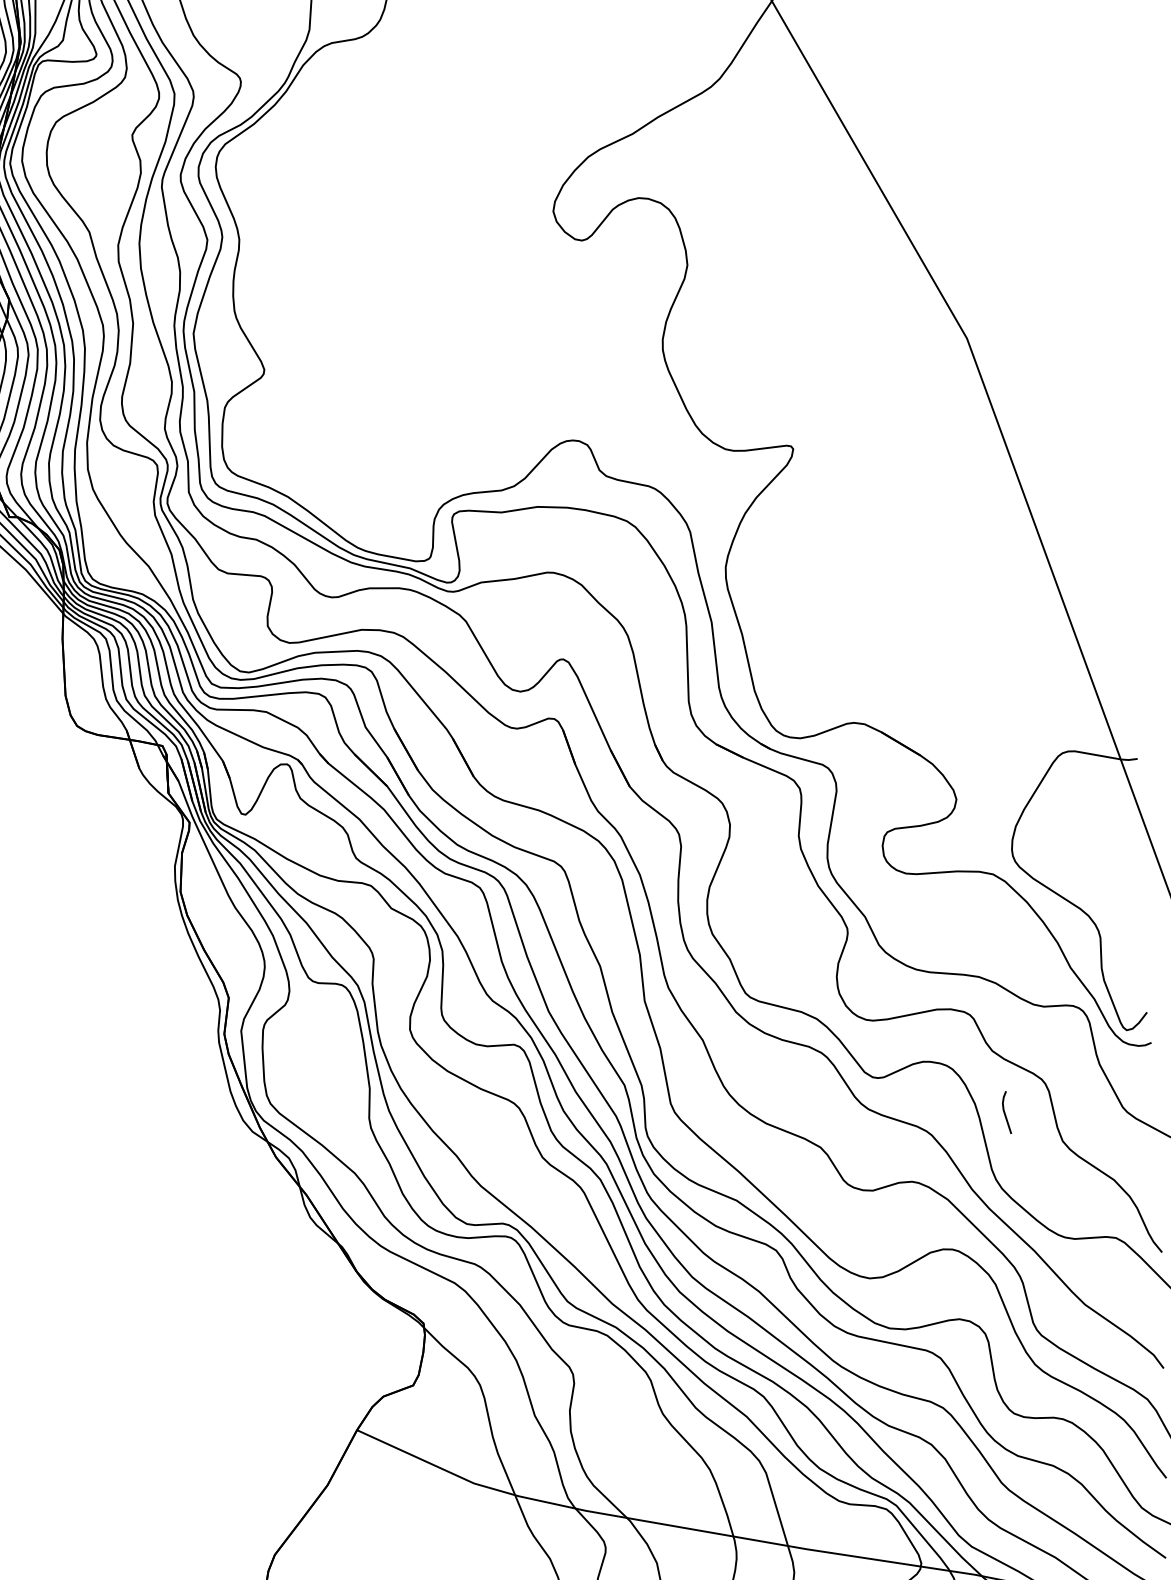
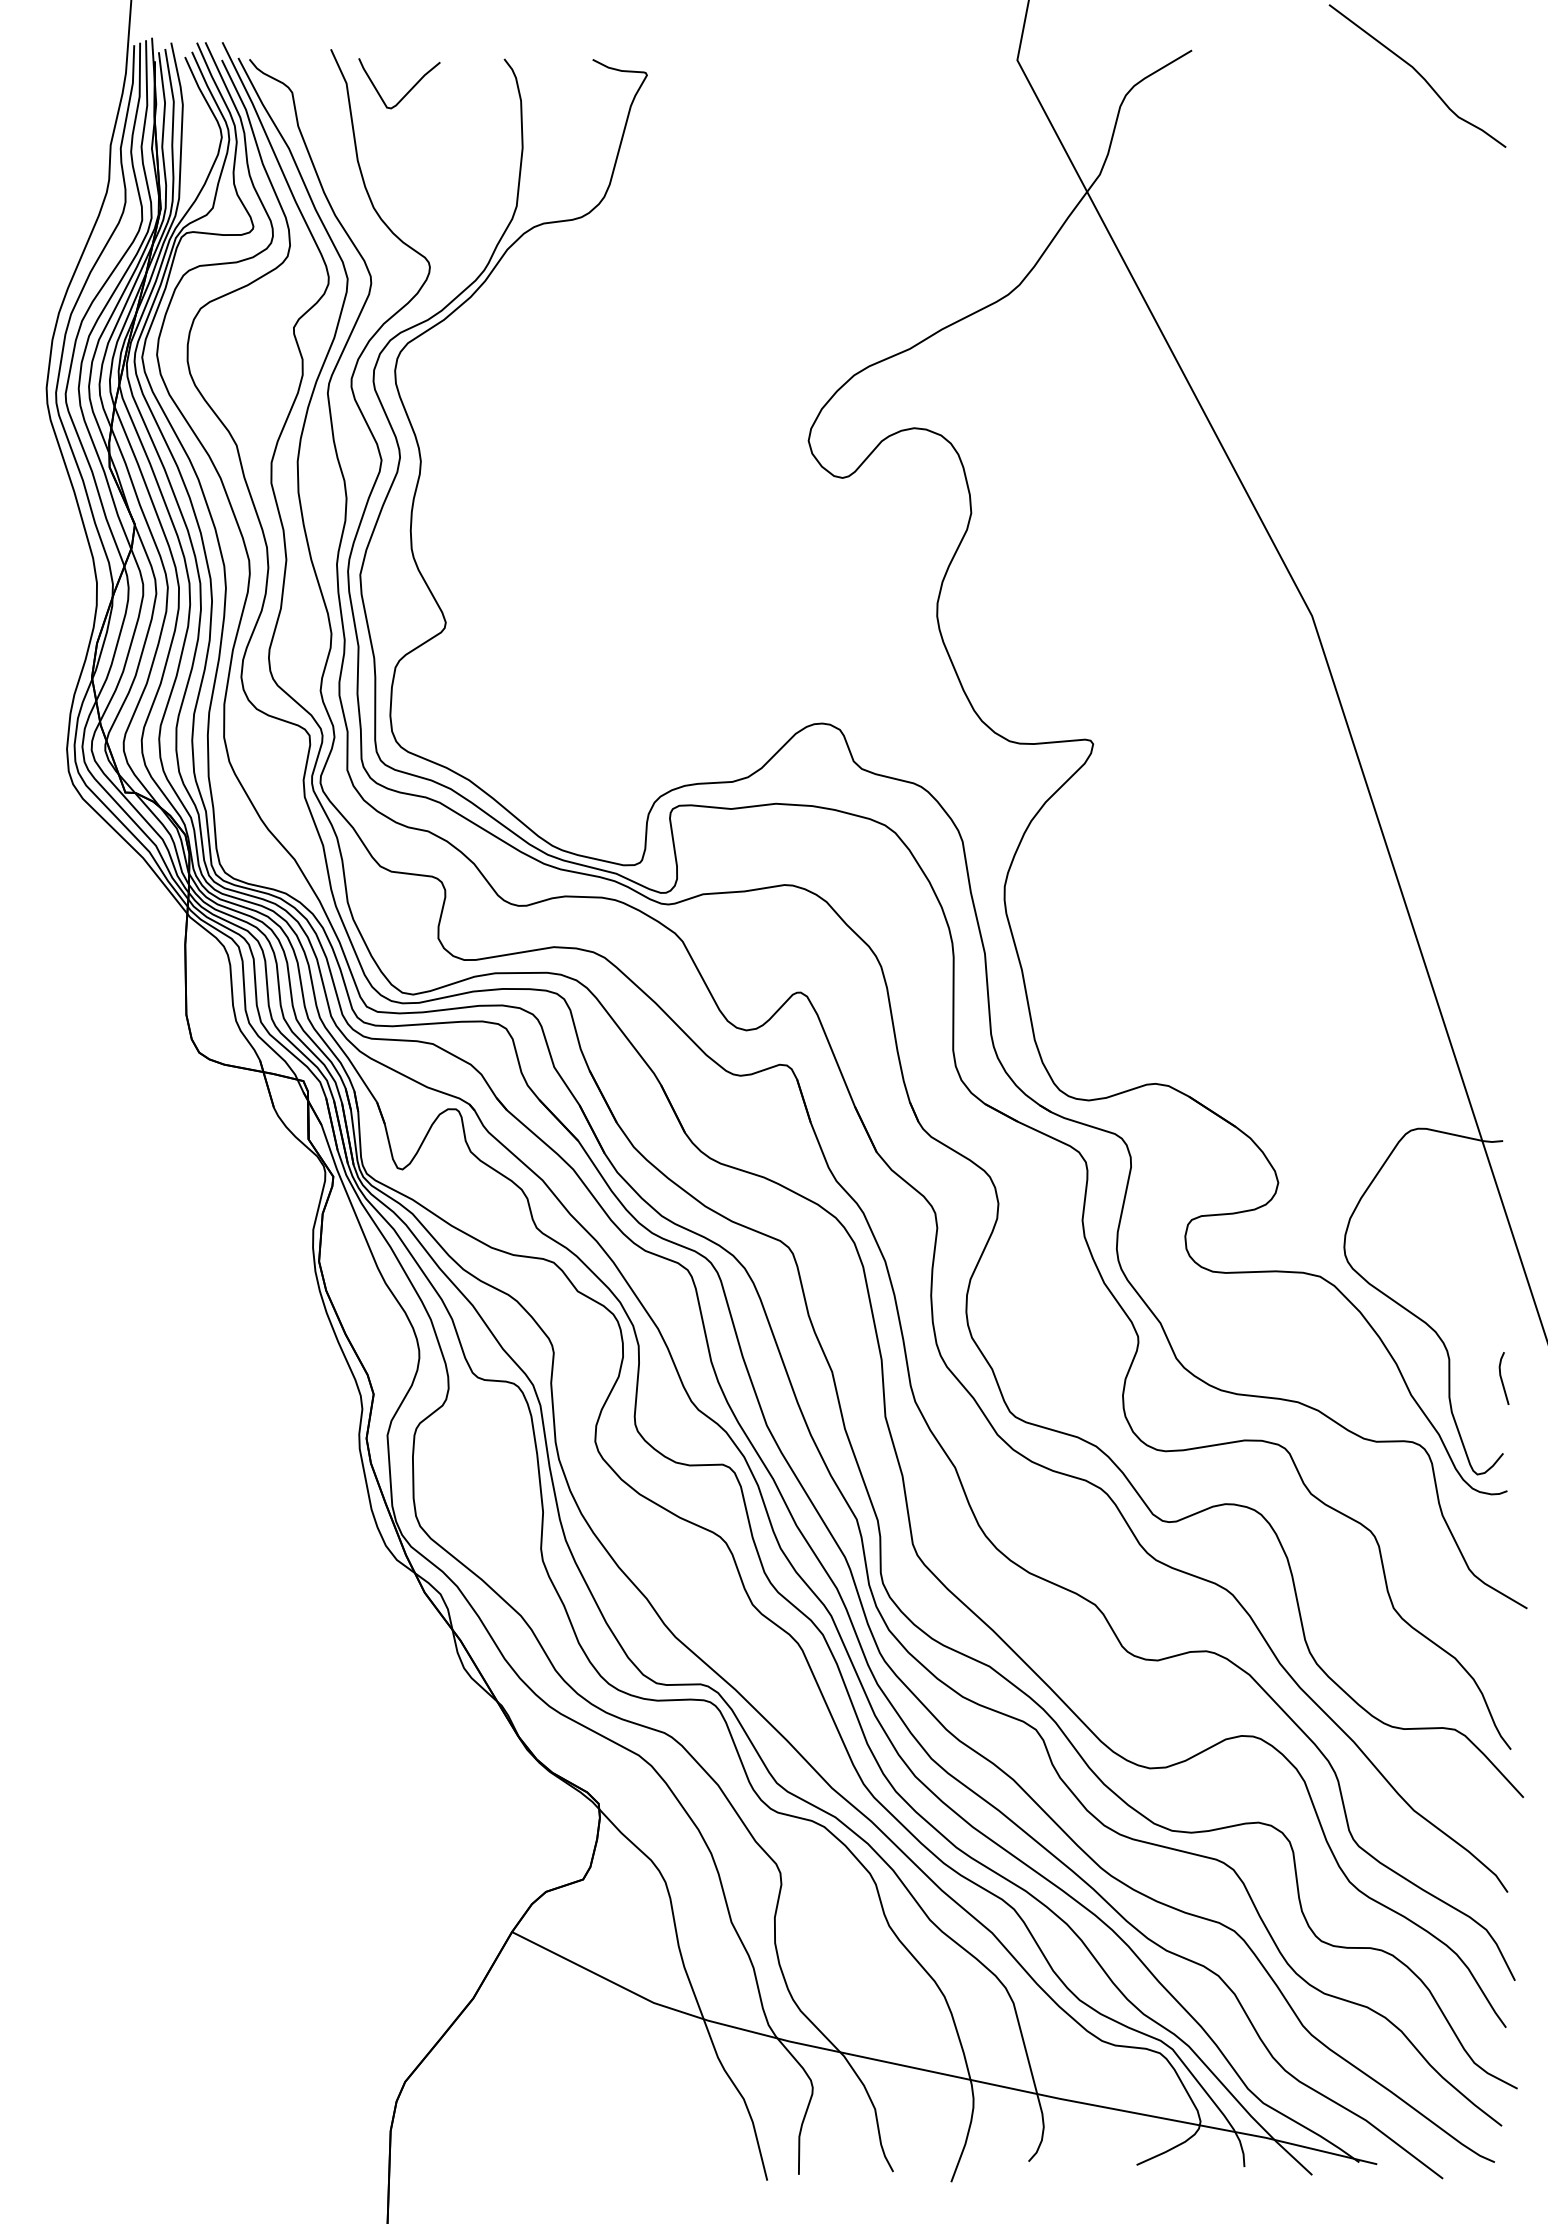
line: (1005, 1112) -> (1502, 1378), moved

